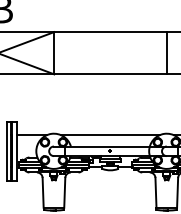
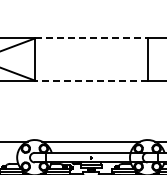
line: (111, 32) -> (92, 38), solid -> dashed
line: (110, 74) -> (91, 80), solid -> dashed

